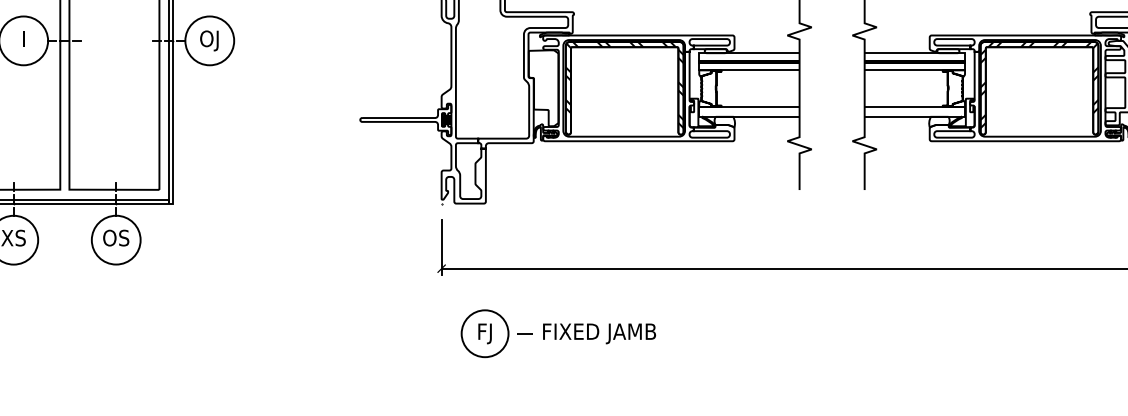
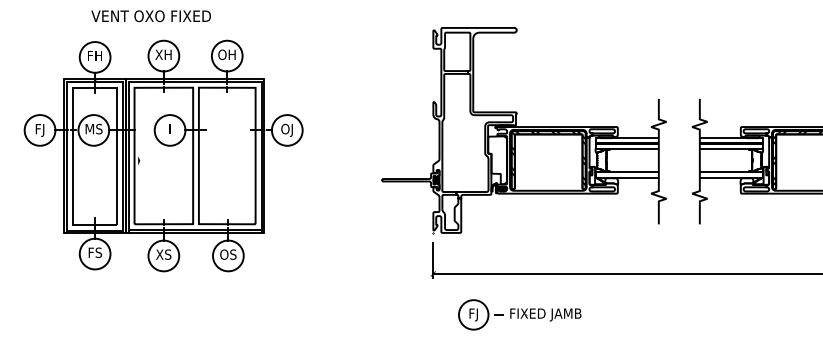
part: (557, 333) -> (519, 314), moved

